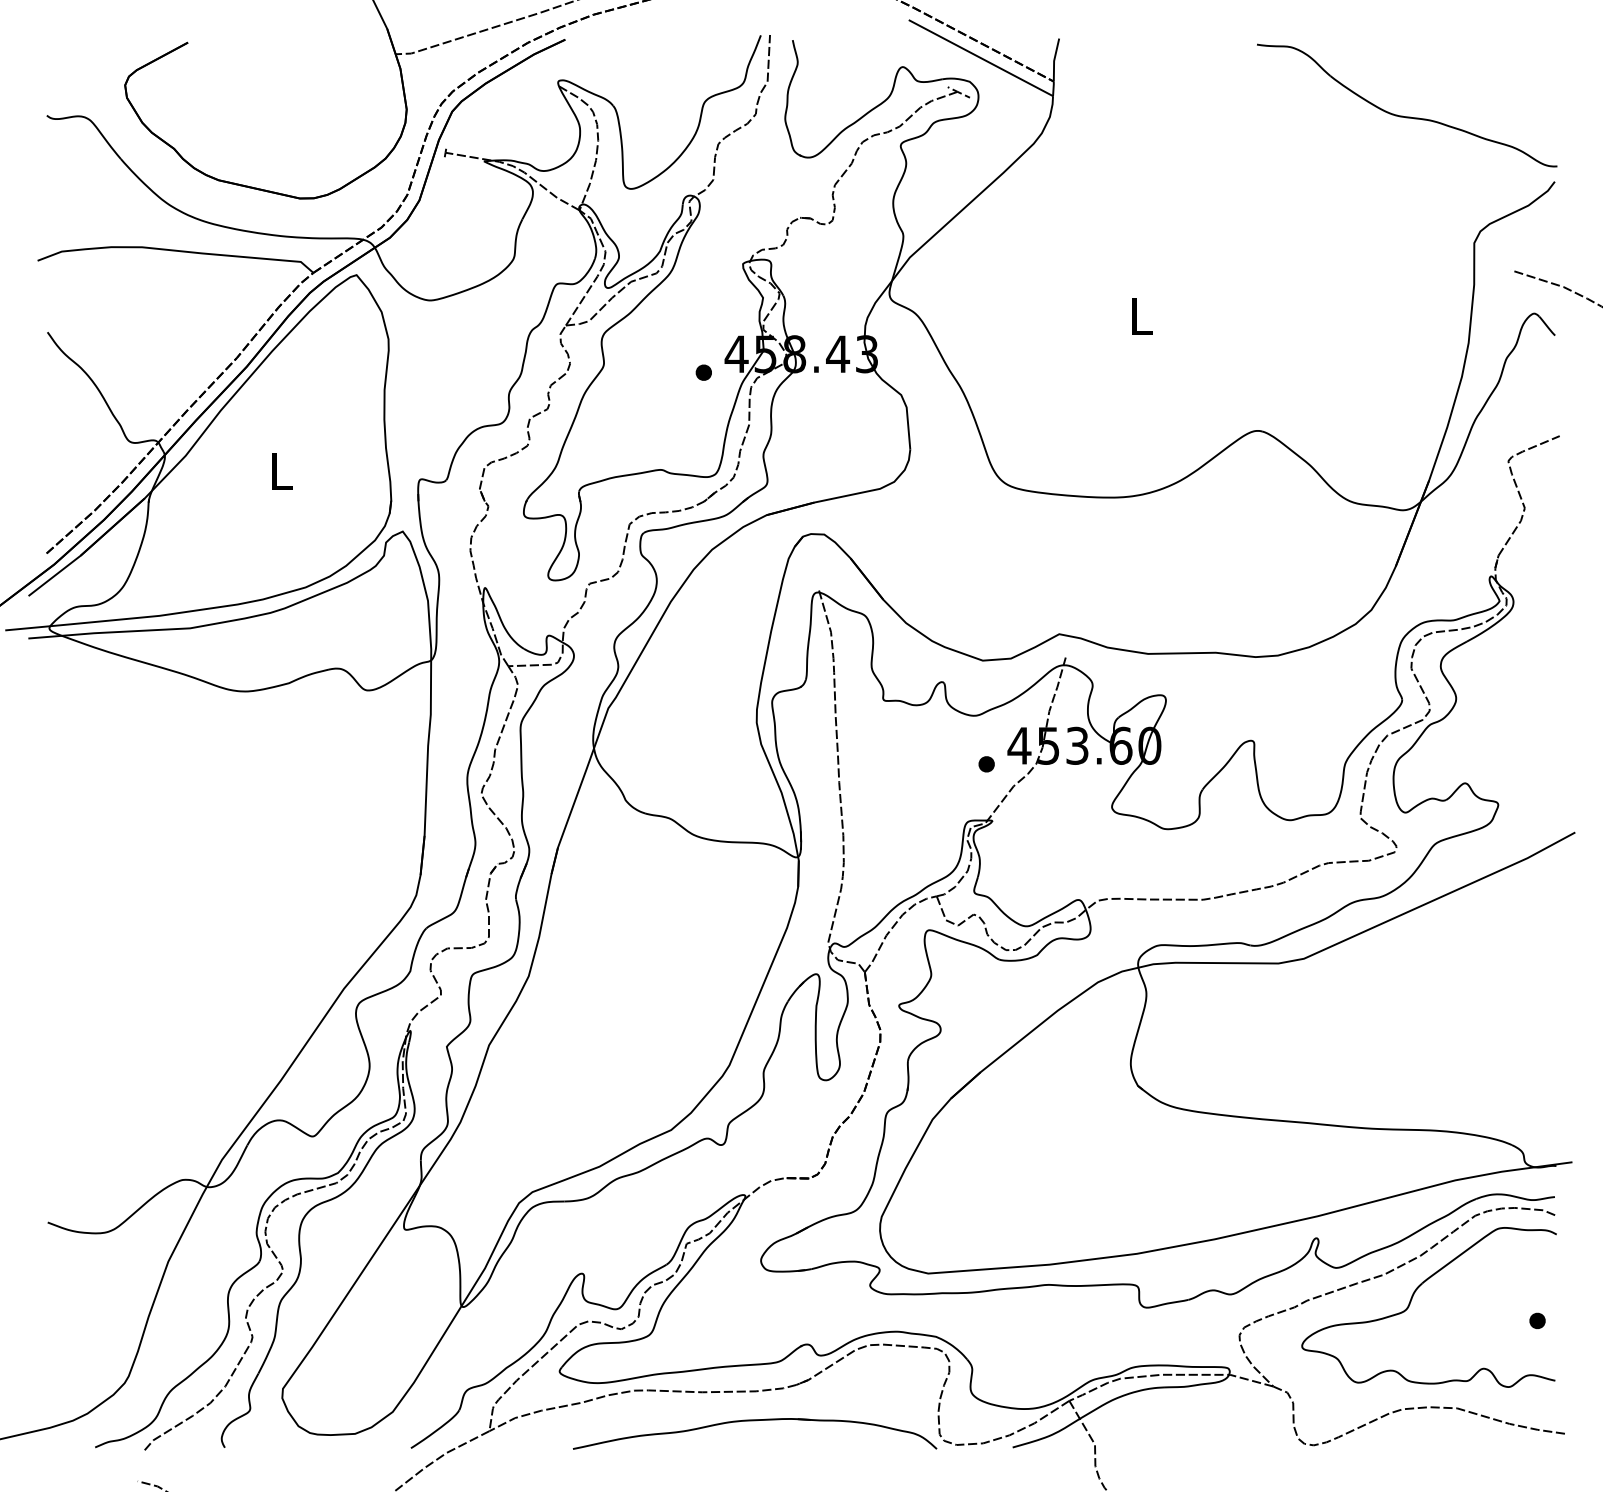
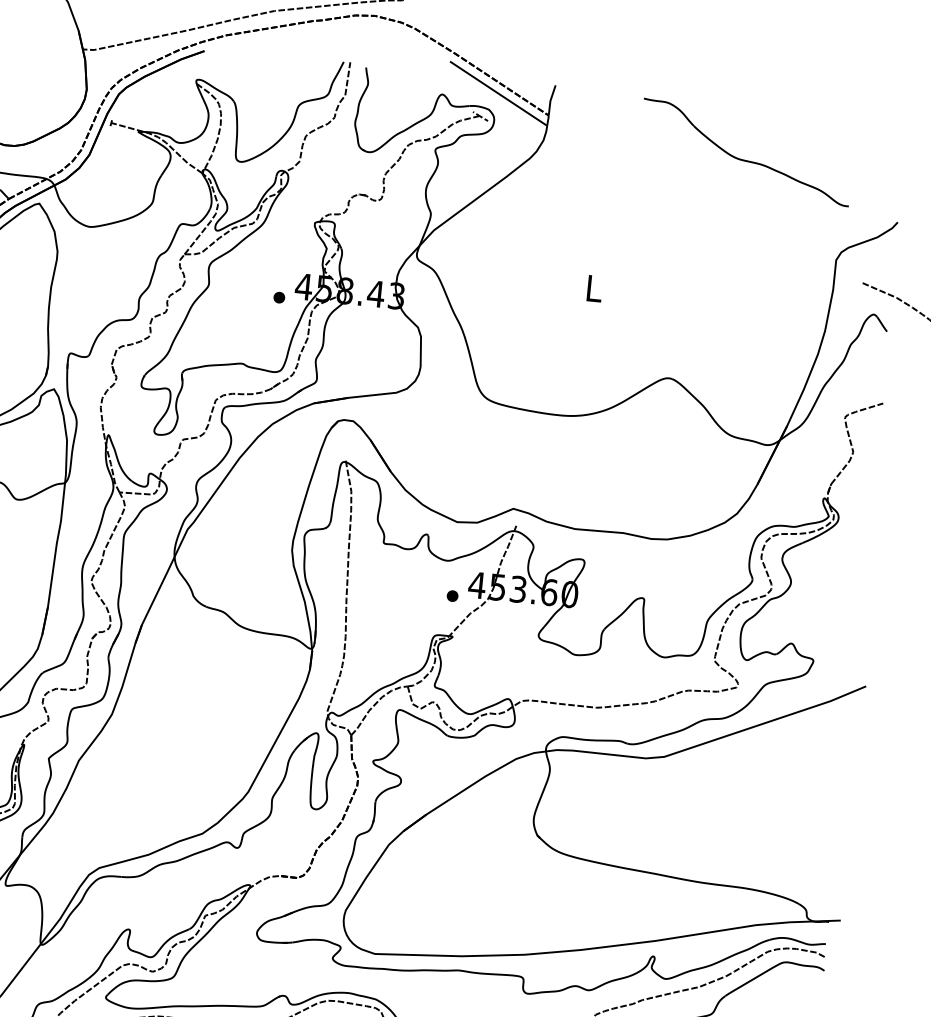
part: (1407, 116) -> (745, 160), moved

